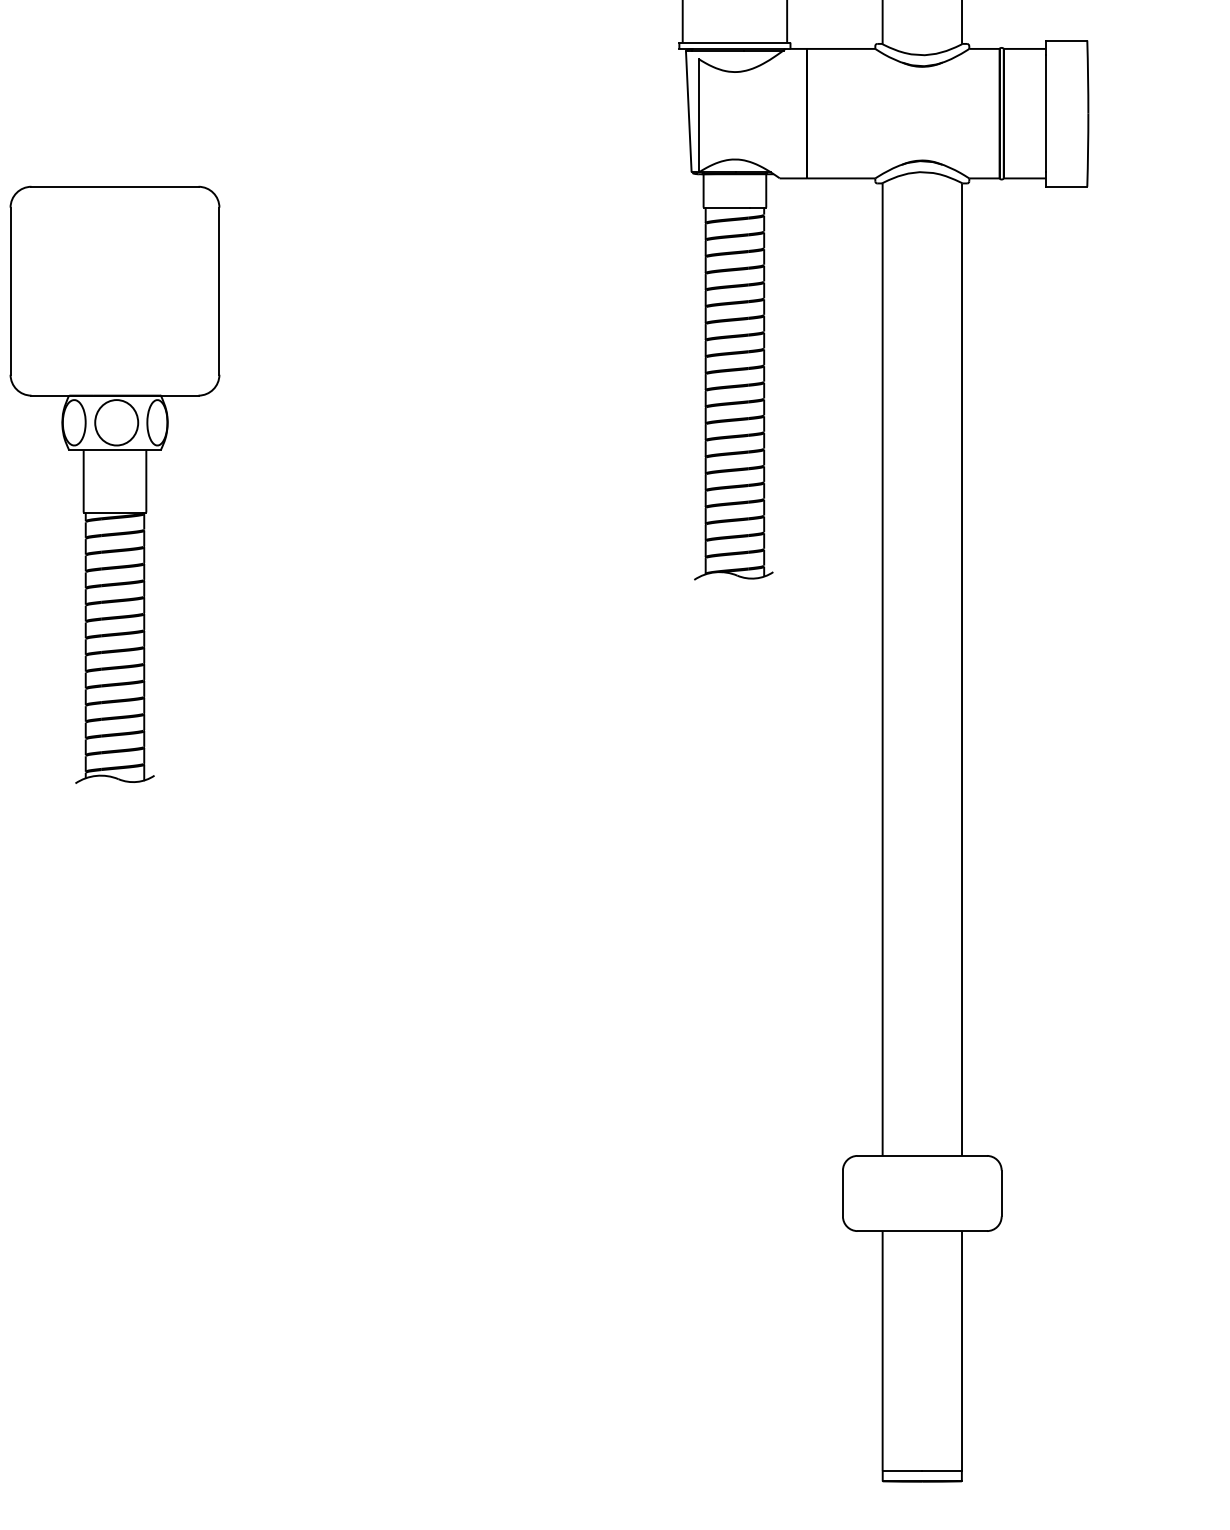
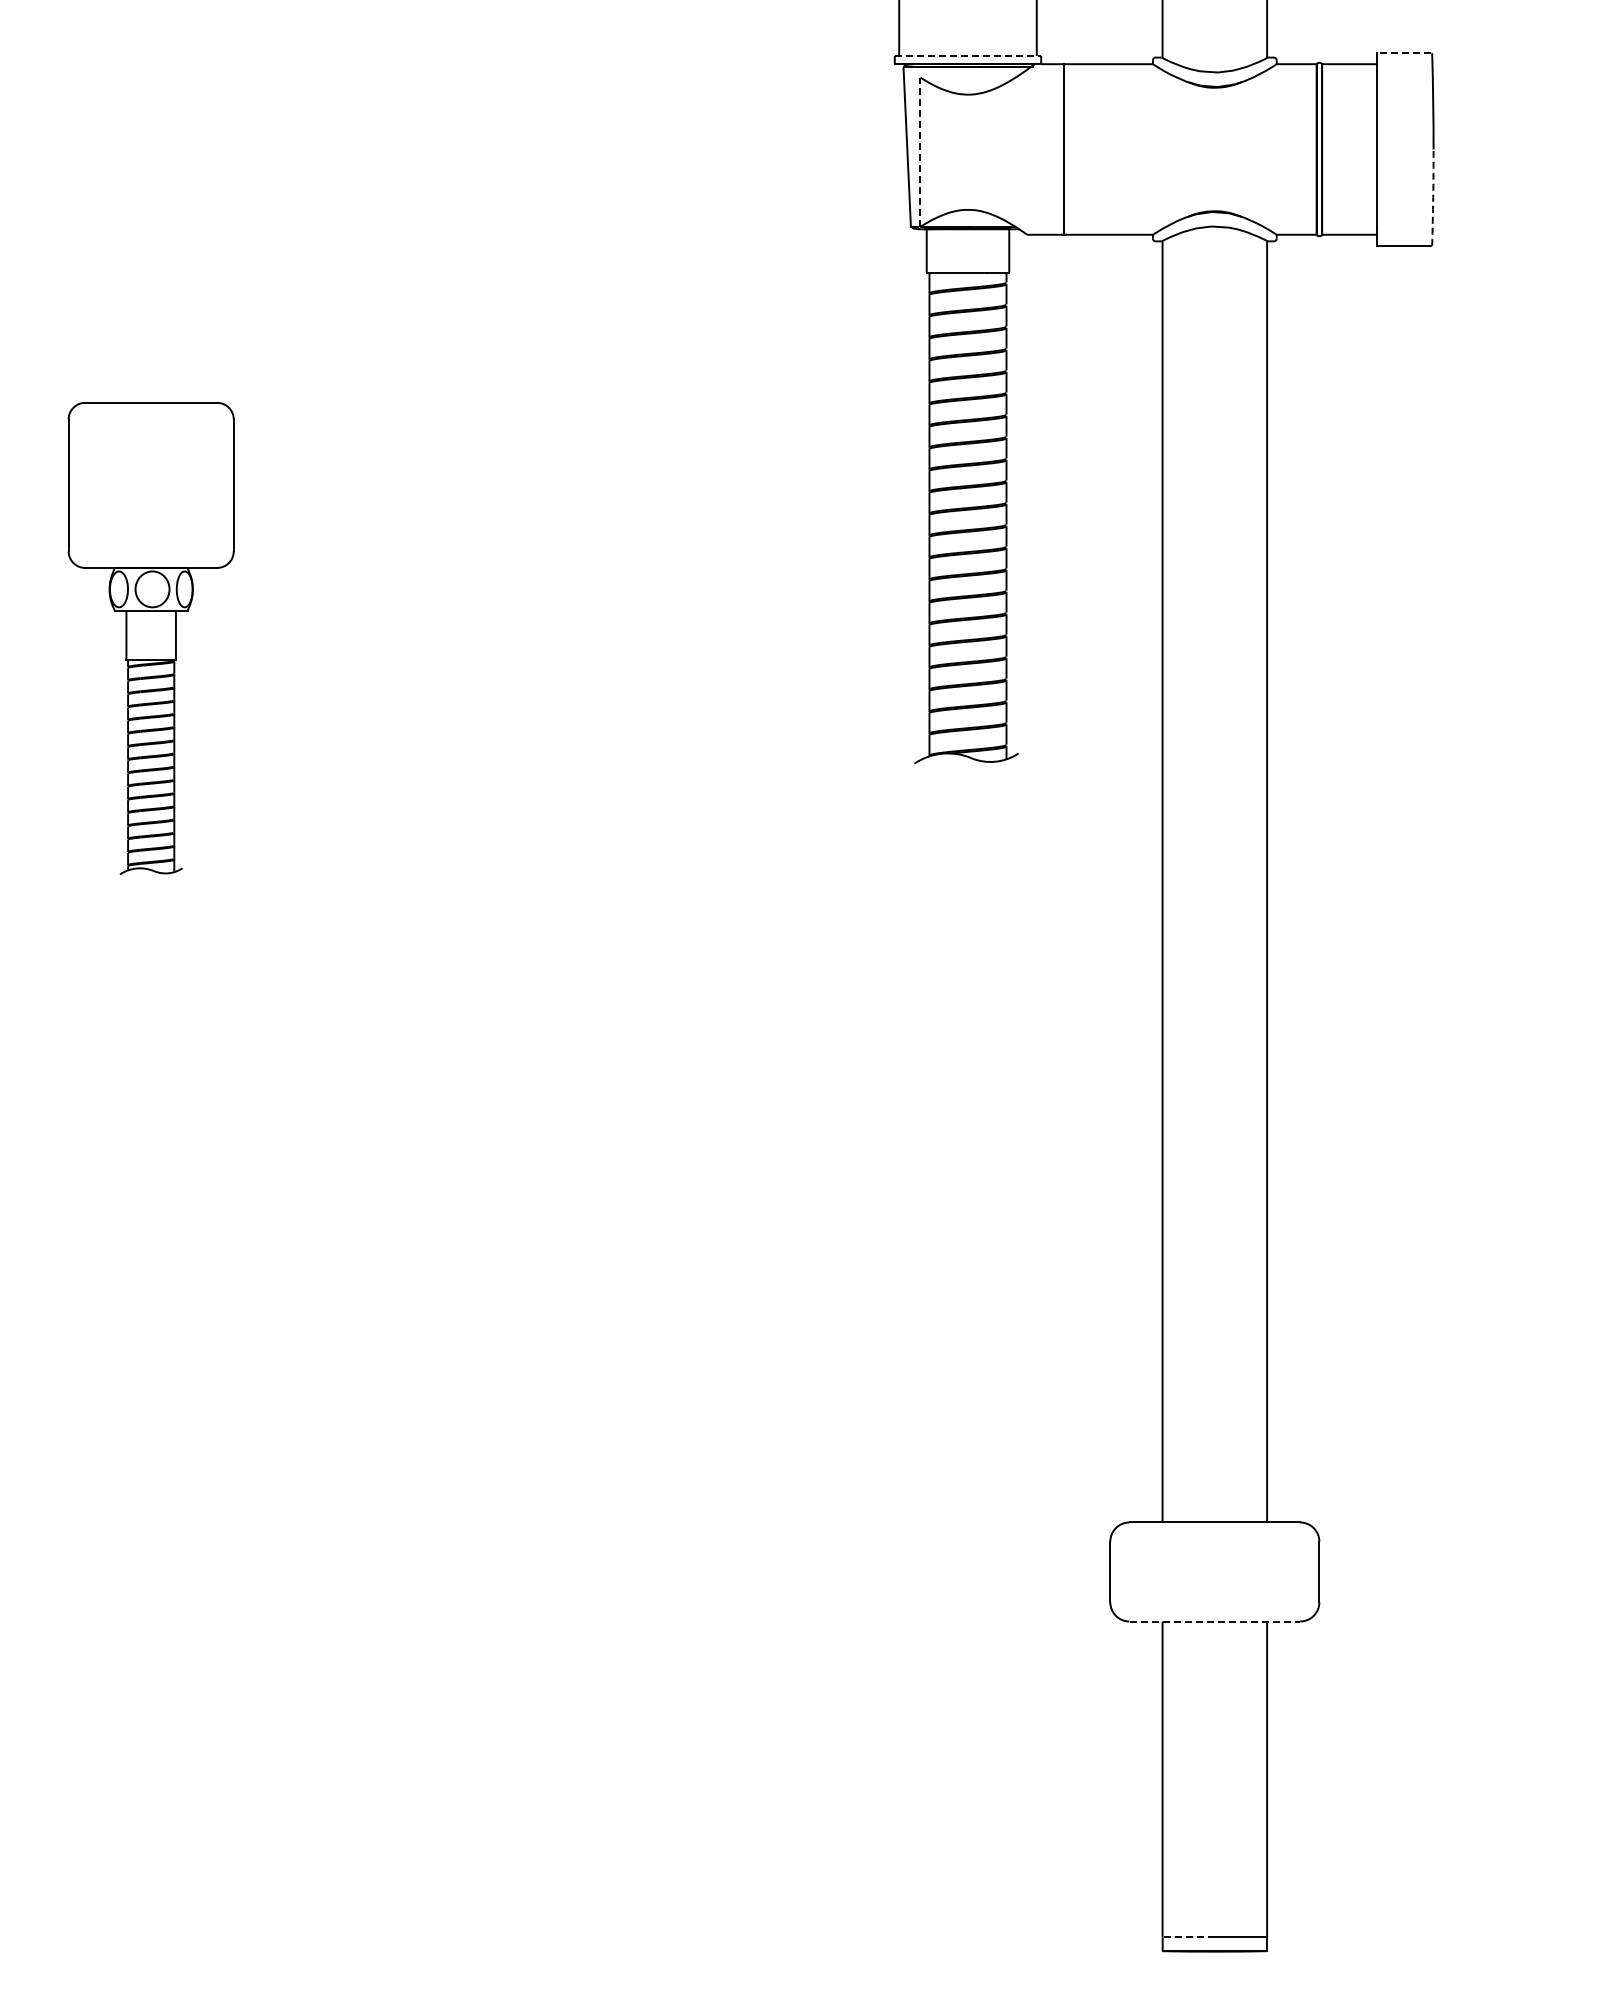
line: (1065, 40) -> (1403, 53), solid -> dashed
line: (735, 42) -> (968, 55), solid -> dashed
line: (698, 115) -> (920, 152), solid -> dashed
arc: (1088, 150) -> (1433, 197), solid -> dashed
part: (114, 484) -> (150, 638), size x0.6
line: (922, 1231) -> (1215, 1621), solid -> dashed
line: (902, 1470) -> (1188, 1937), solid -> dashed

